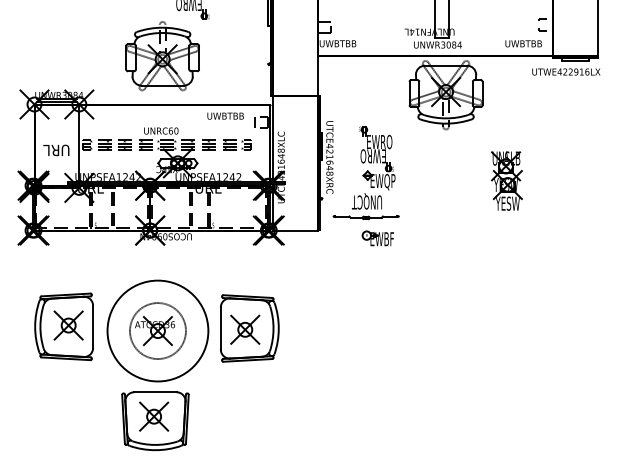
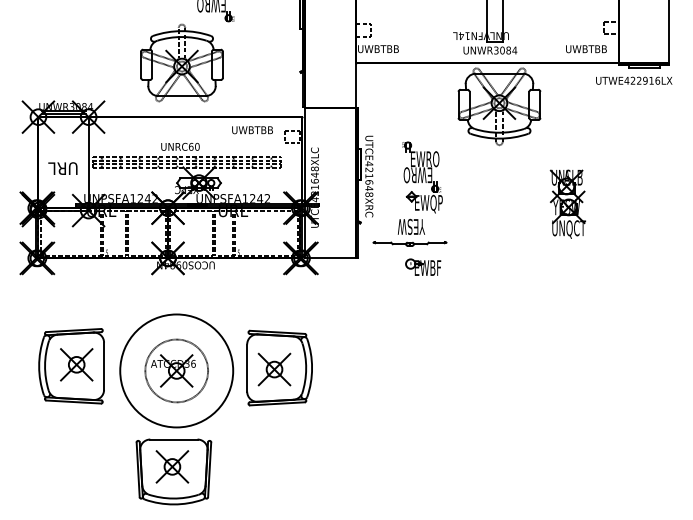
text: (367, 201) -> (411, 225), UNQCT -> YESW
text: (508, 204) -> (569, 229), YESW -> UNQCT

